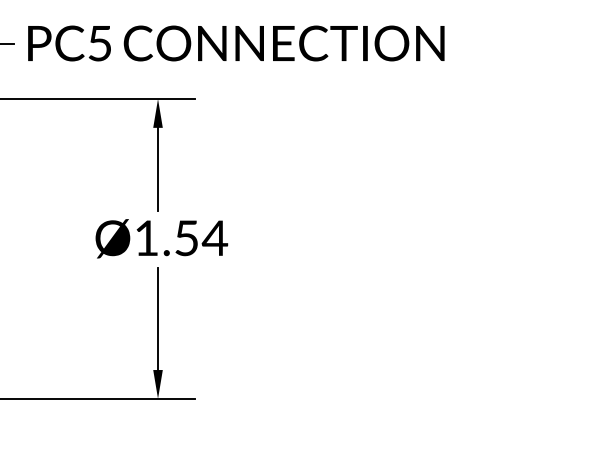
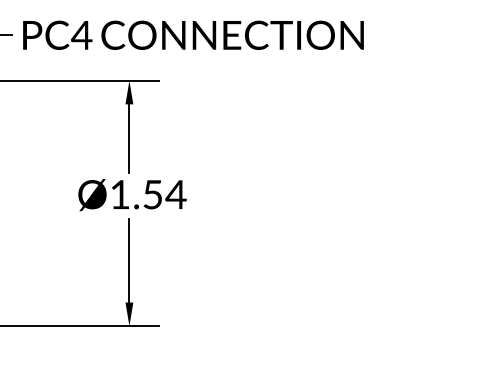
text: (99, 43) -> (81, 35), PC5 -> PC4

